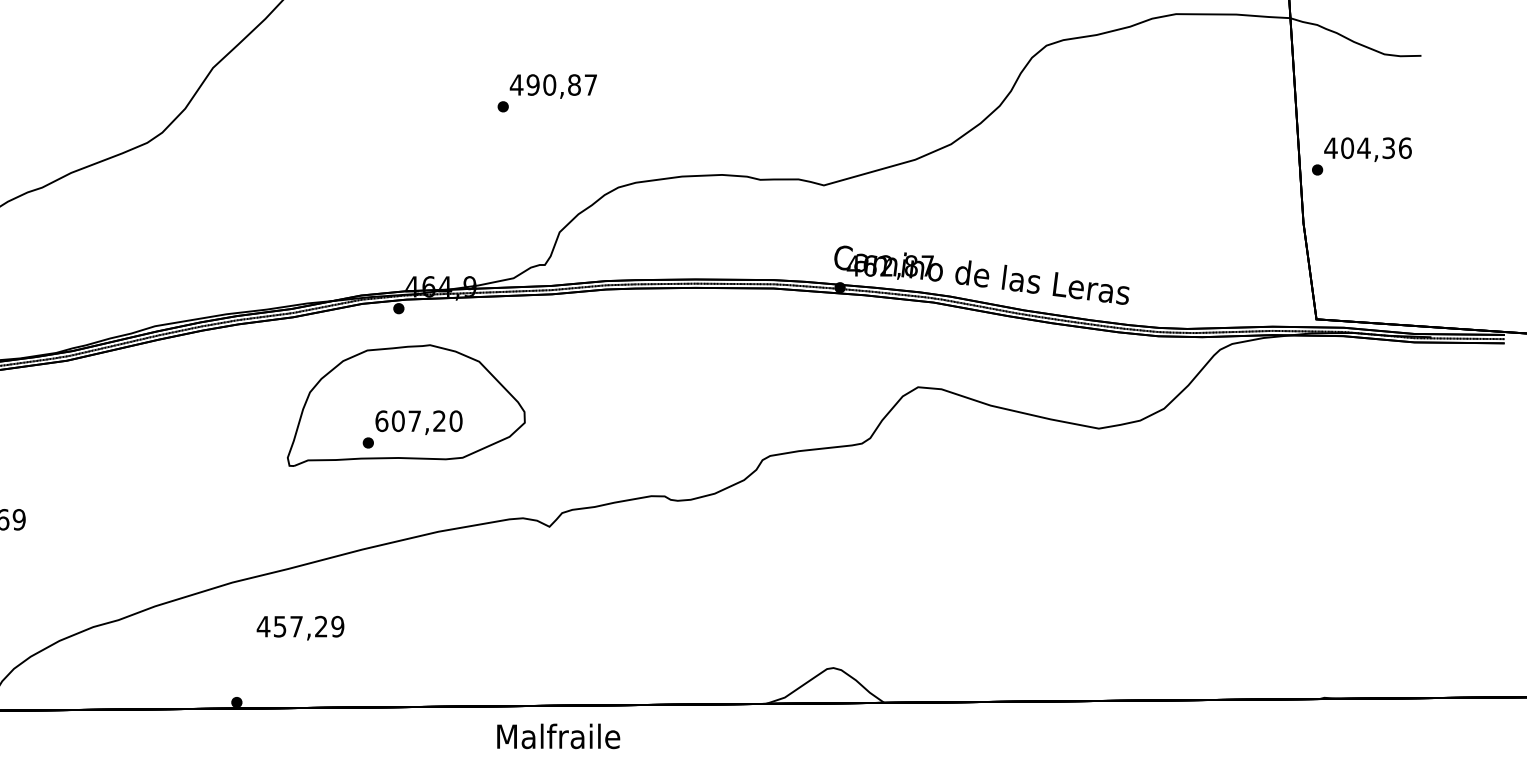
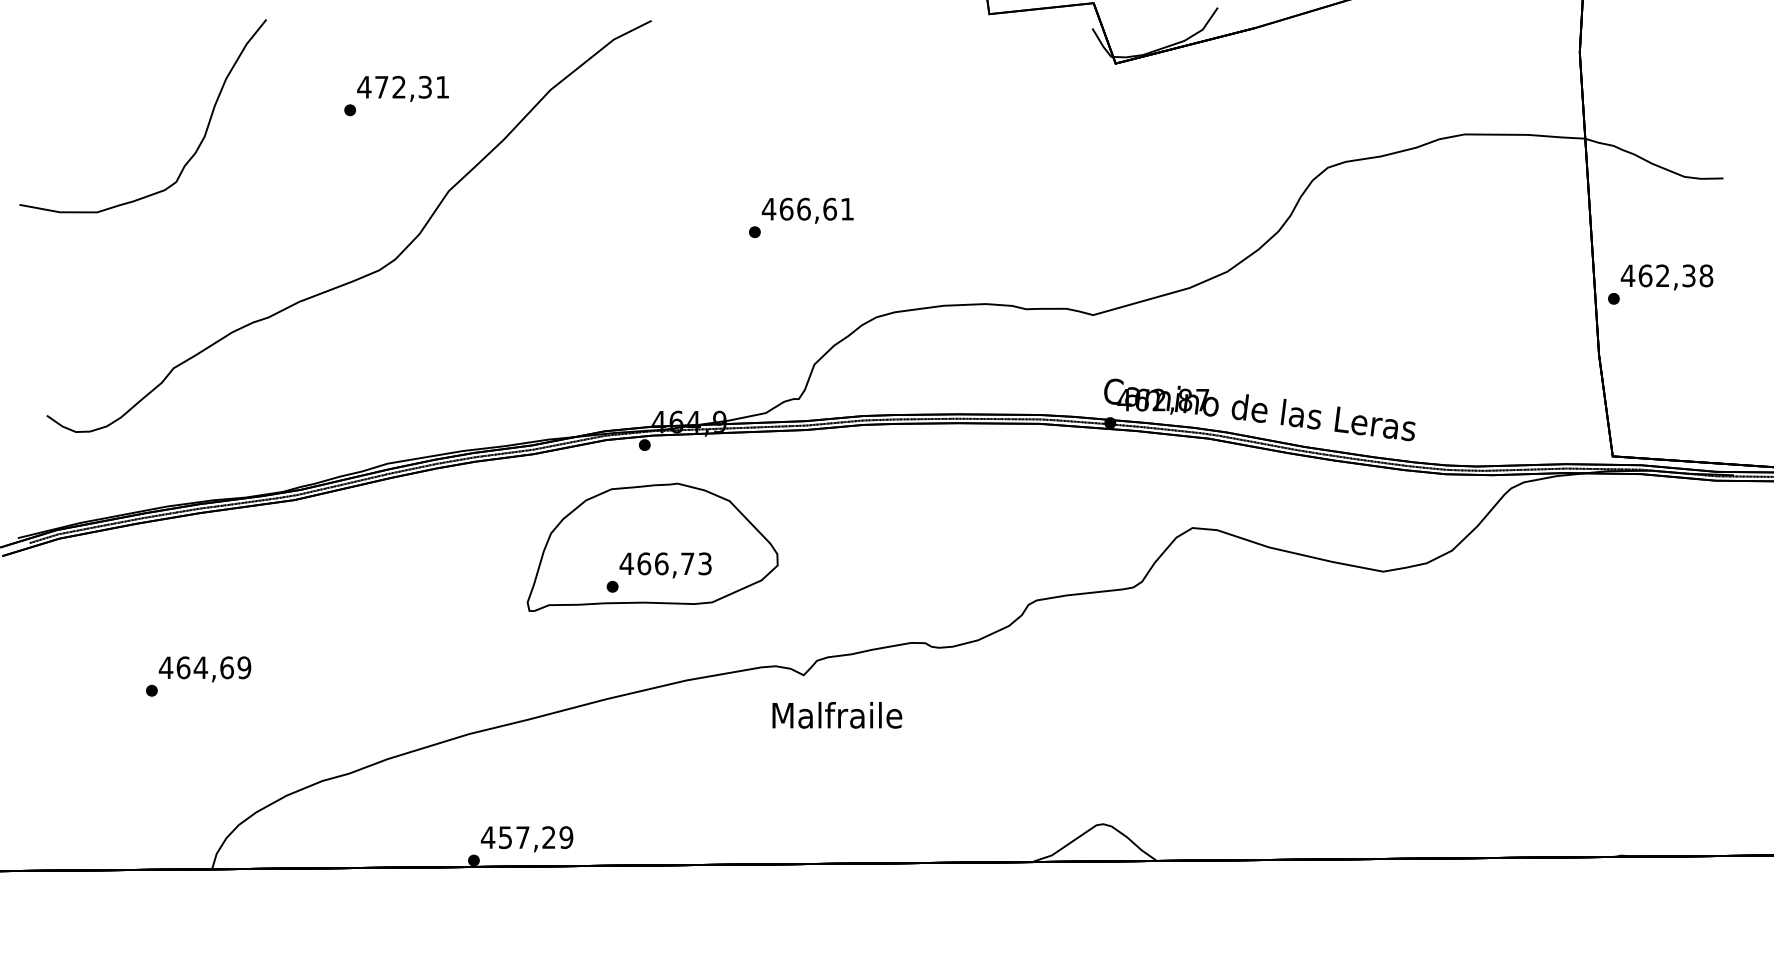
text: (561, 84) -> (816, 208), 490,87 -> 466,61
text: (1375, 147) -> (1675, 275), 404,36 -> 462,38
text: (418, 420) -> (665, 563), 607,20 -> 466,73
text: (299, 628) -> (526, 839), moved
text: (558, 736) -> (837, 715), moved

